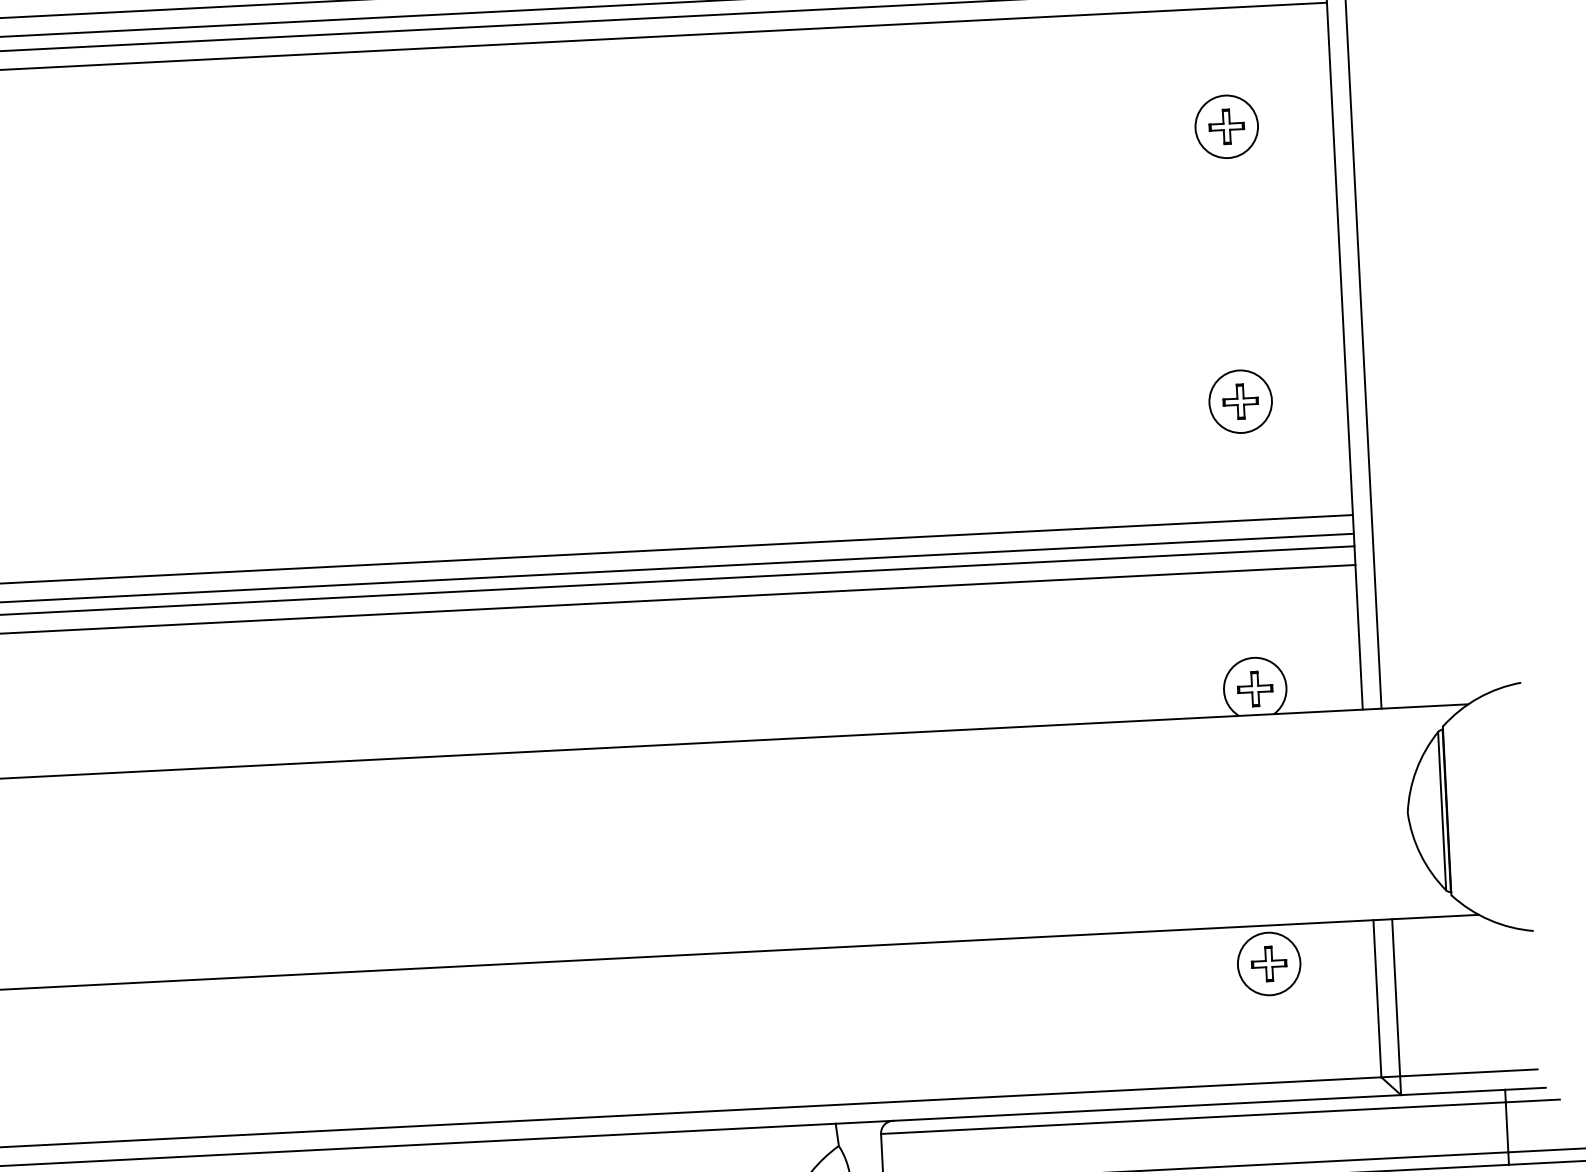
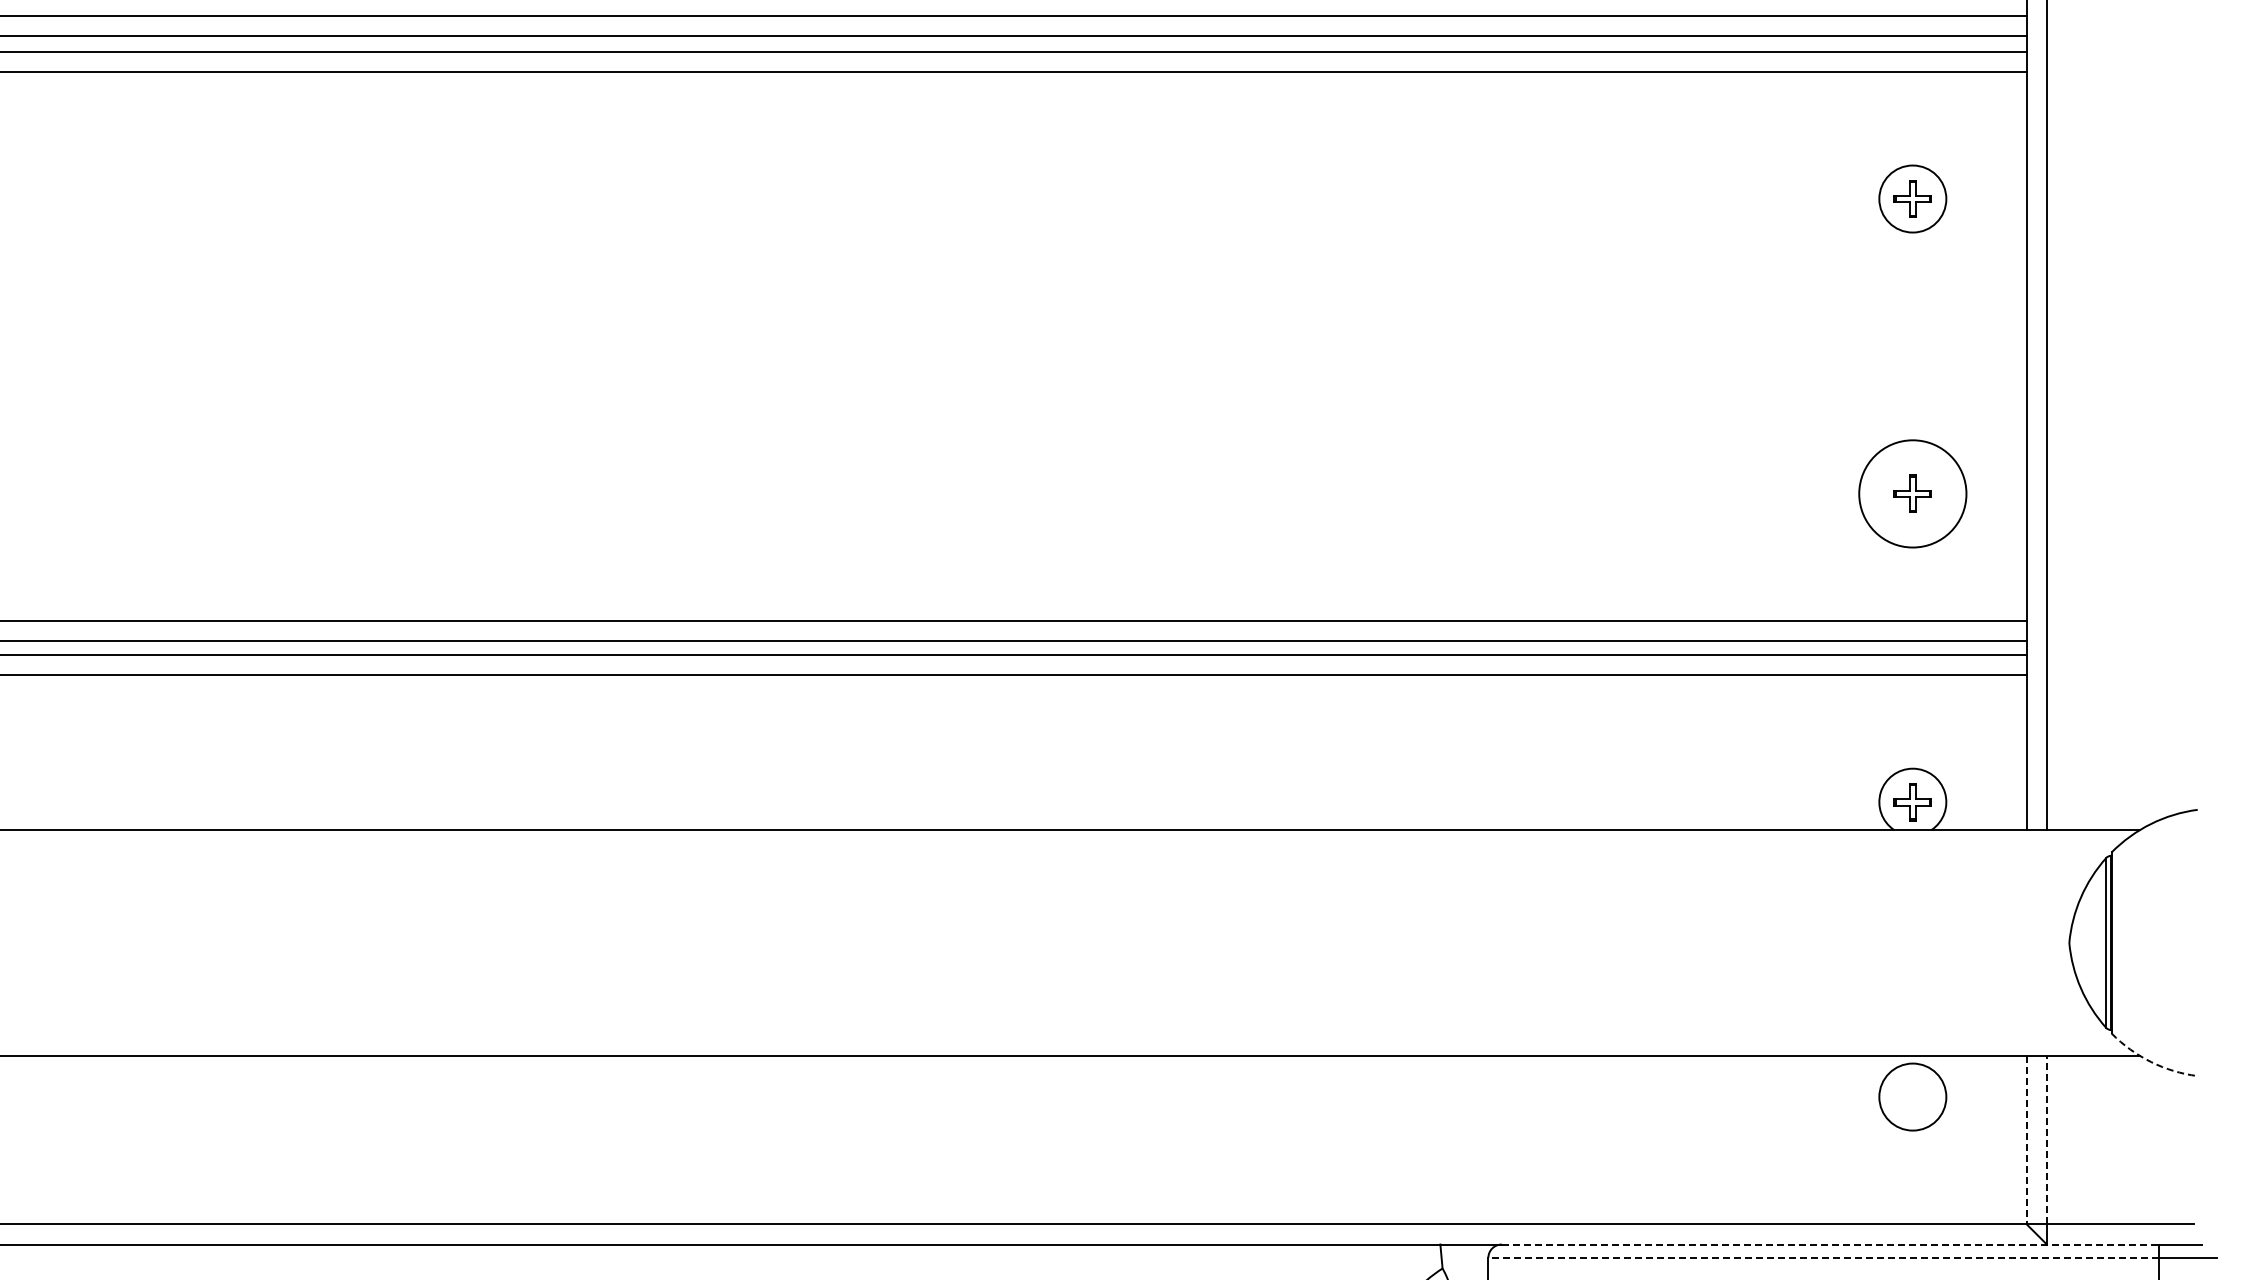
circle: (1240, 401) -> (1912, 493), size x1.6
arc: (1490, 920) -> (2151, 1062), solid -> dashed
part: (1268, 964) -> (1912, 1097), removed
line: (1395, 997) -> (2046, 1139), solid -> dashed
line: (1377, 999) -> (2026, 1140), solid -> dashed
line: (1199, 1105) -> (1830, 1244), solid -> dashed
line: (1192, 1117) -> (1822, 1257), solid -> dashed

